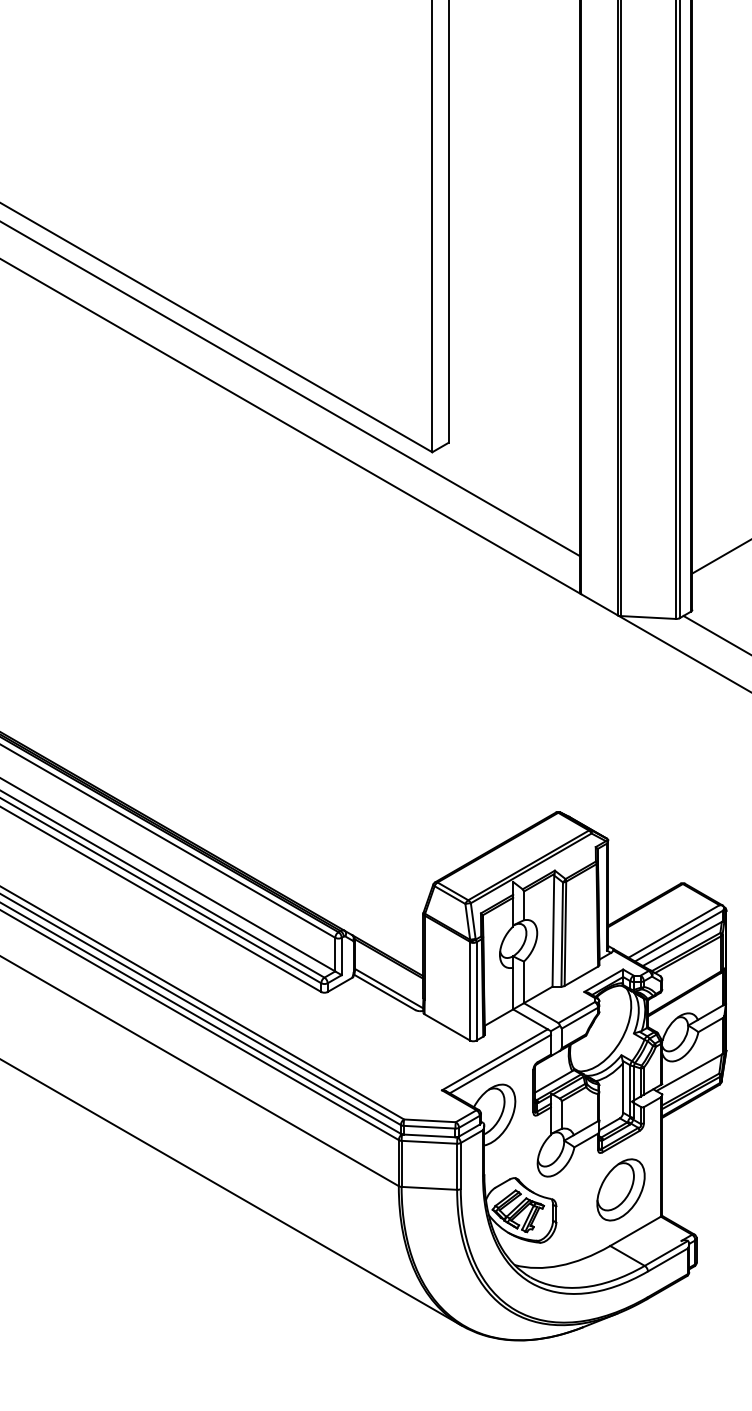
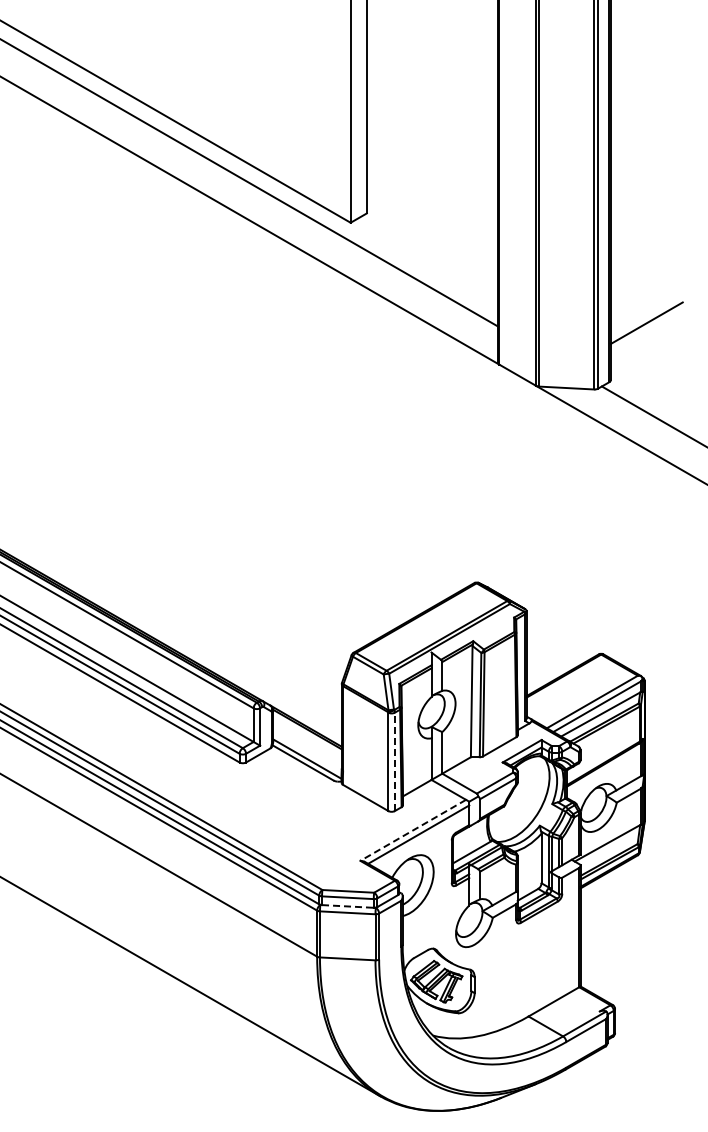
line: (476, 990) -> (394, 761), solid -> dashed
line: (494, 1060) -> (412, 831), solid -> dashed
line: (429, 1135) -> (347, 906), solid -> dashed
part: (620, 1189) -> (538, 960), removed

